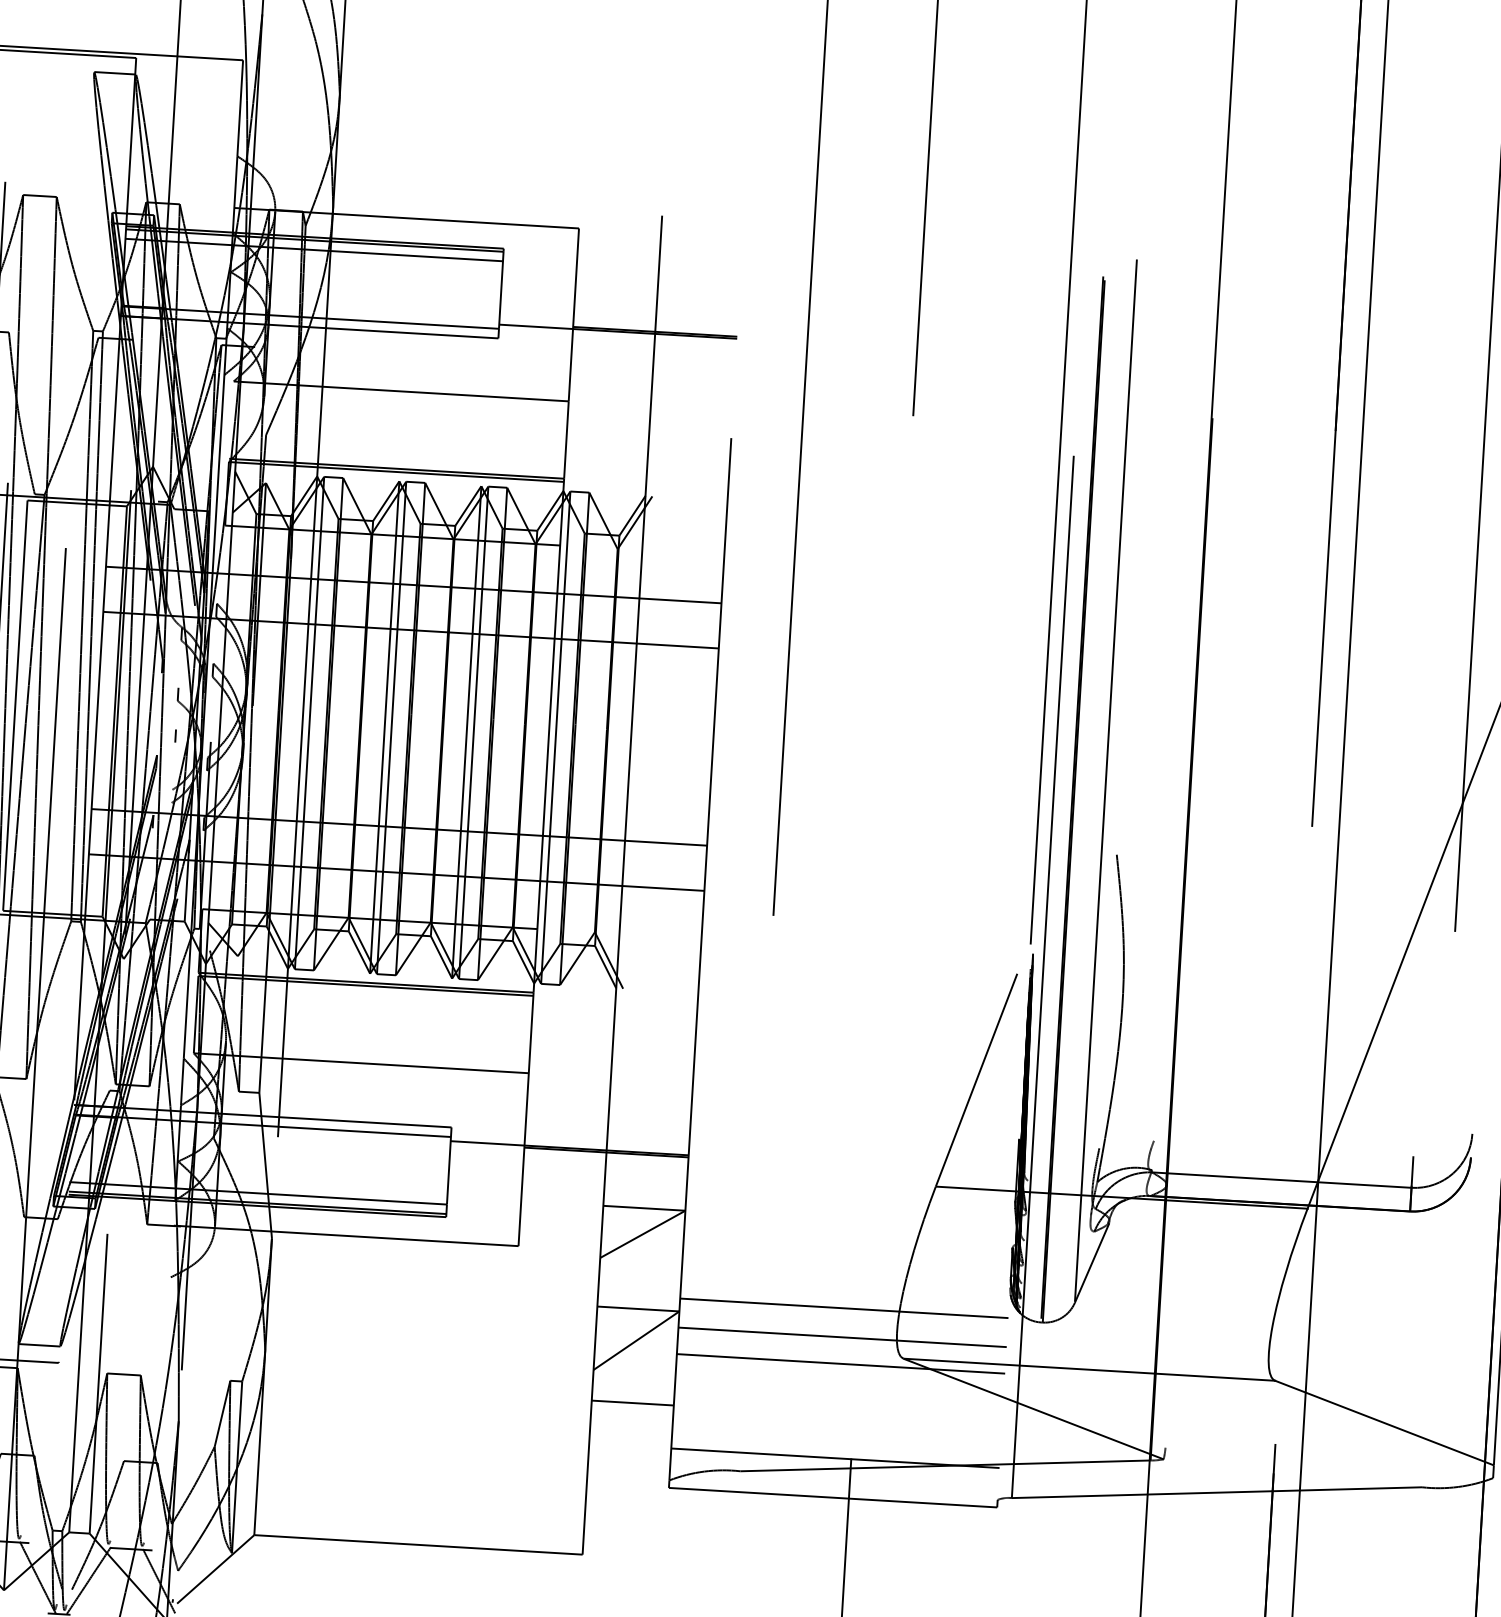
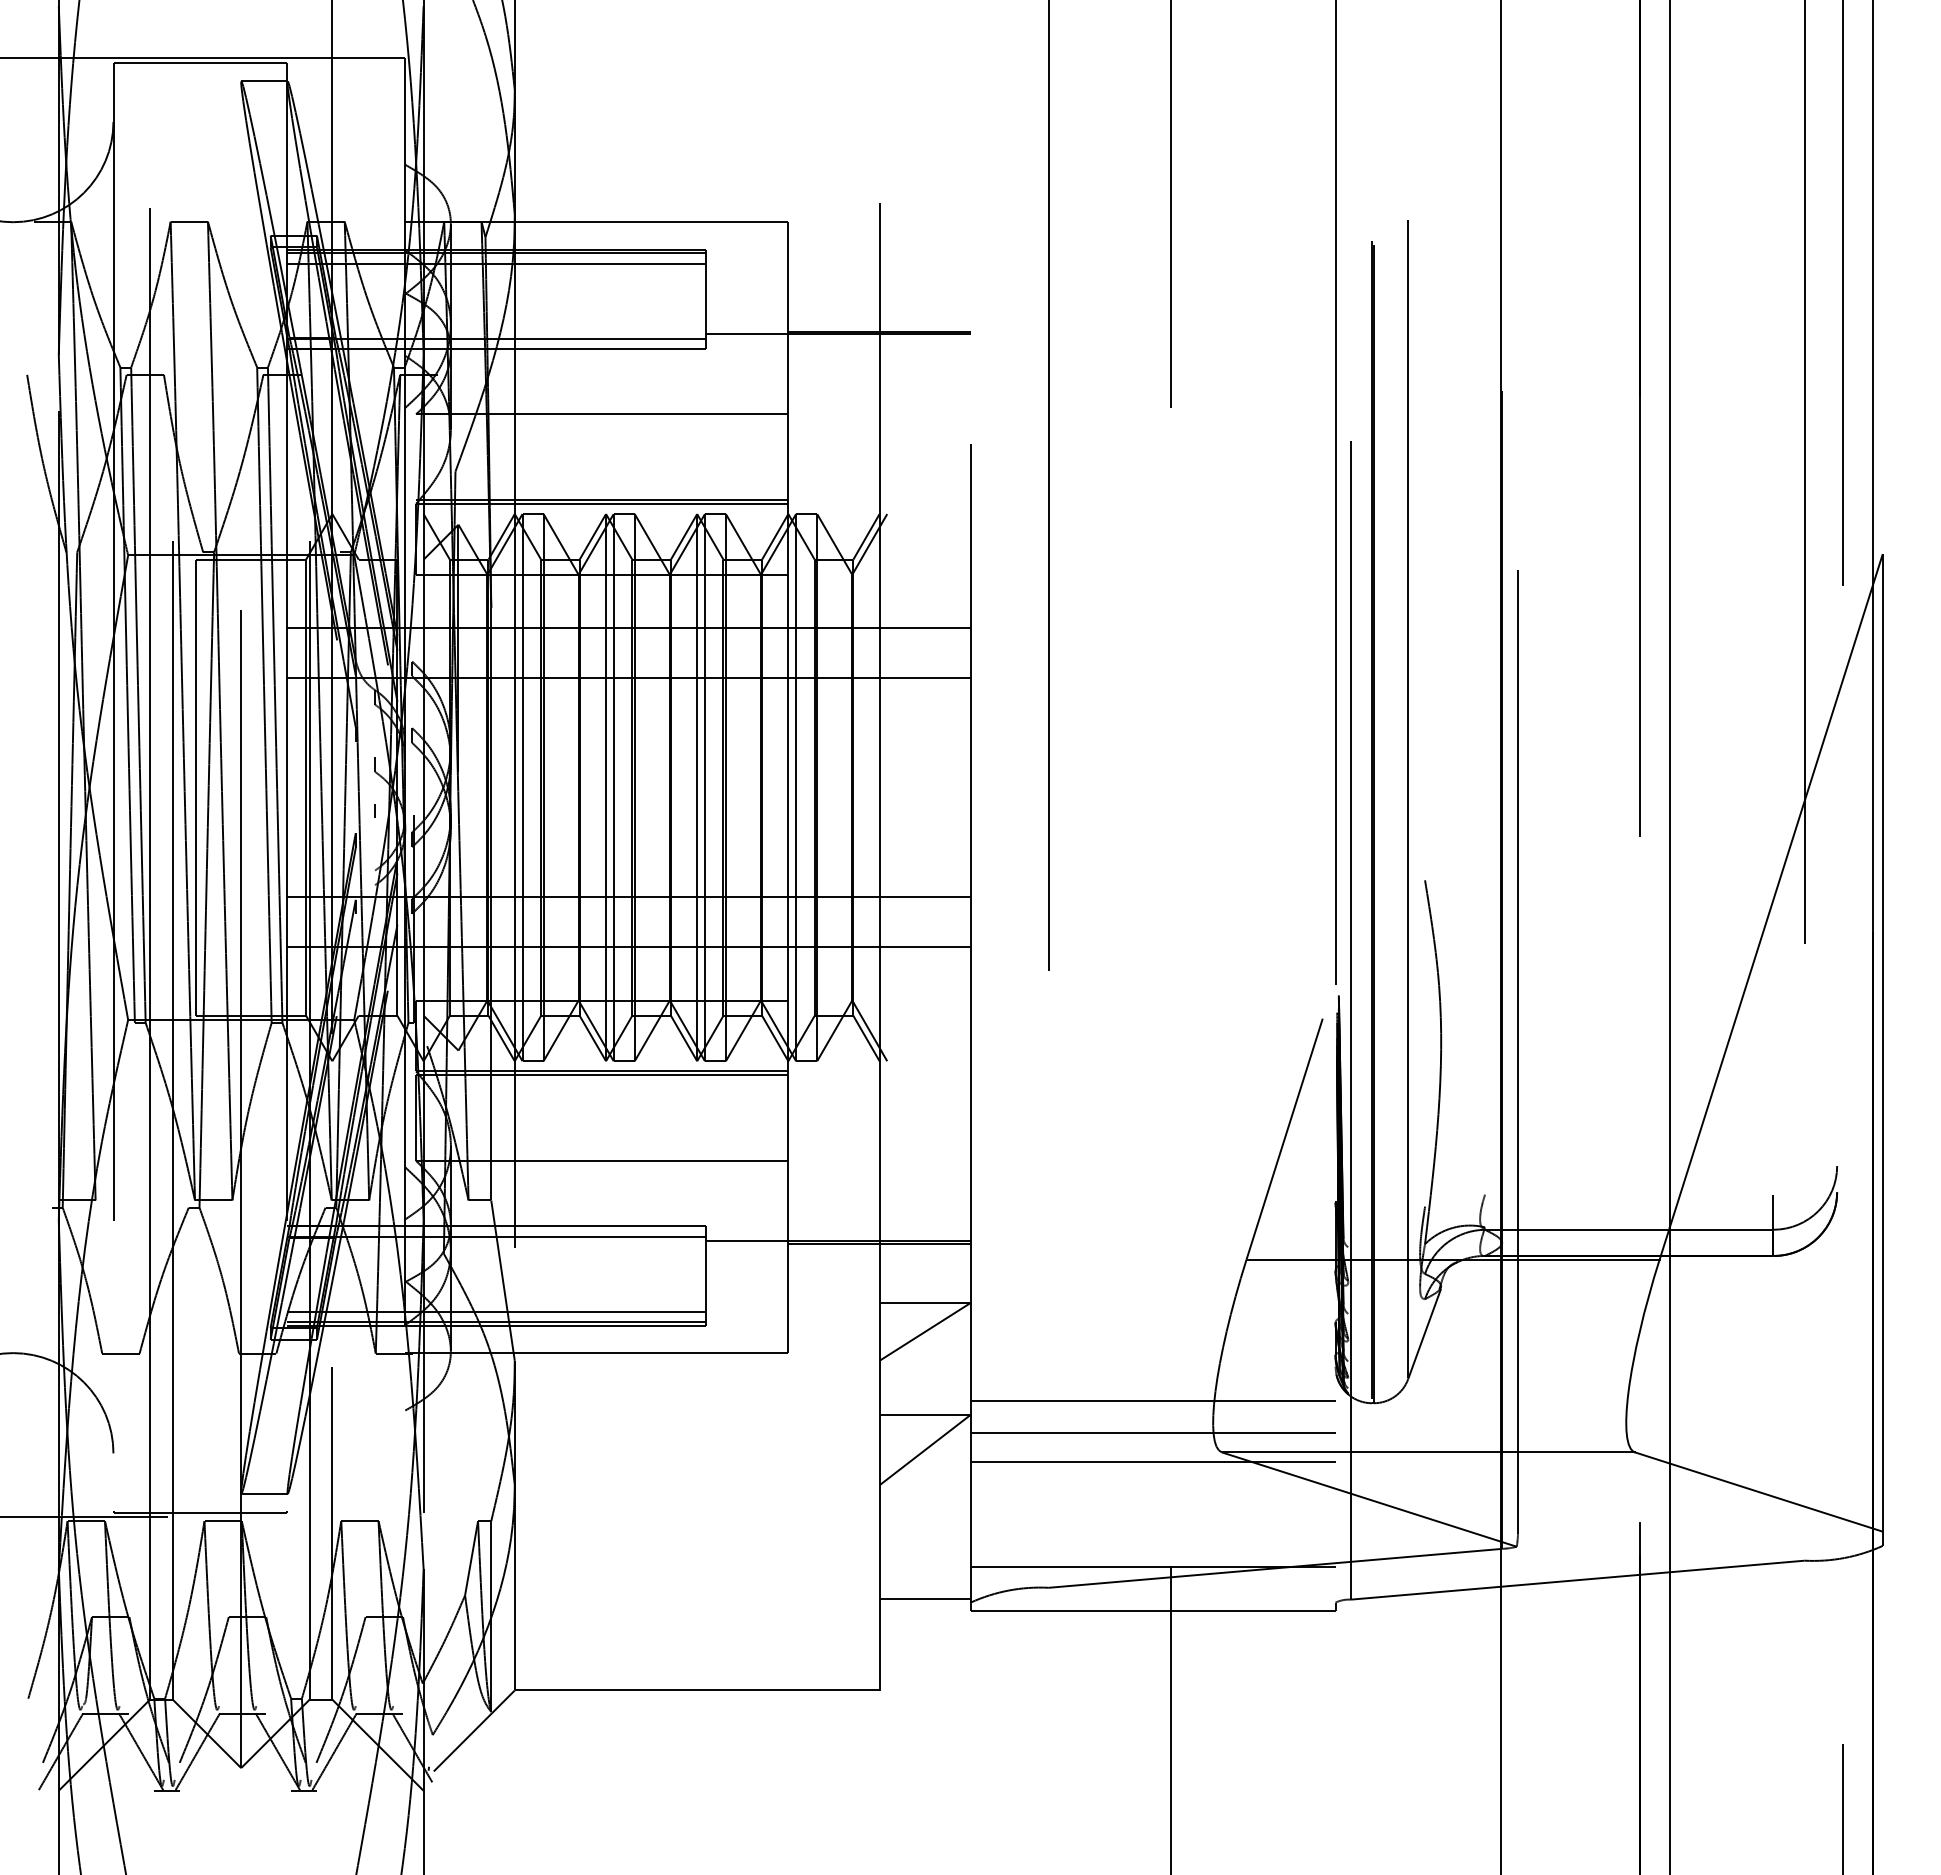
line: (1190, 1013) -> (1517, 1051), added
line: (632, 1403) -> (924, 1599), moved

